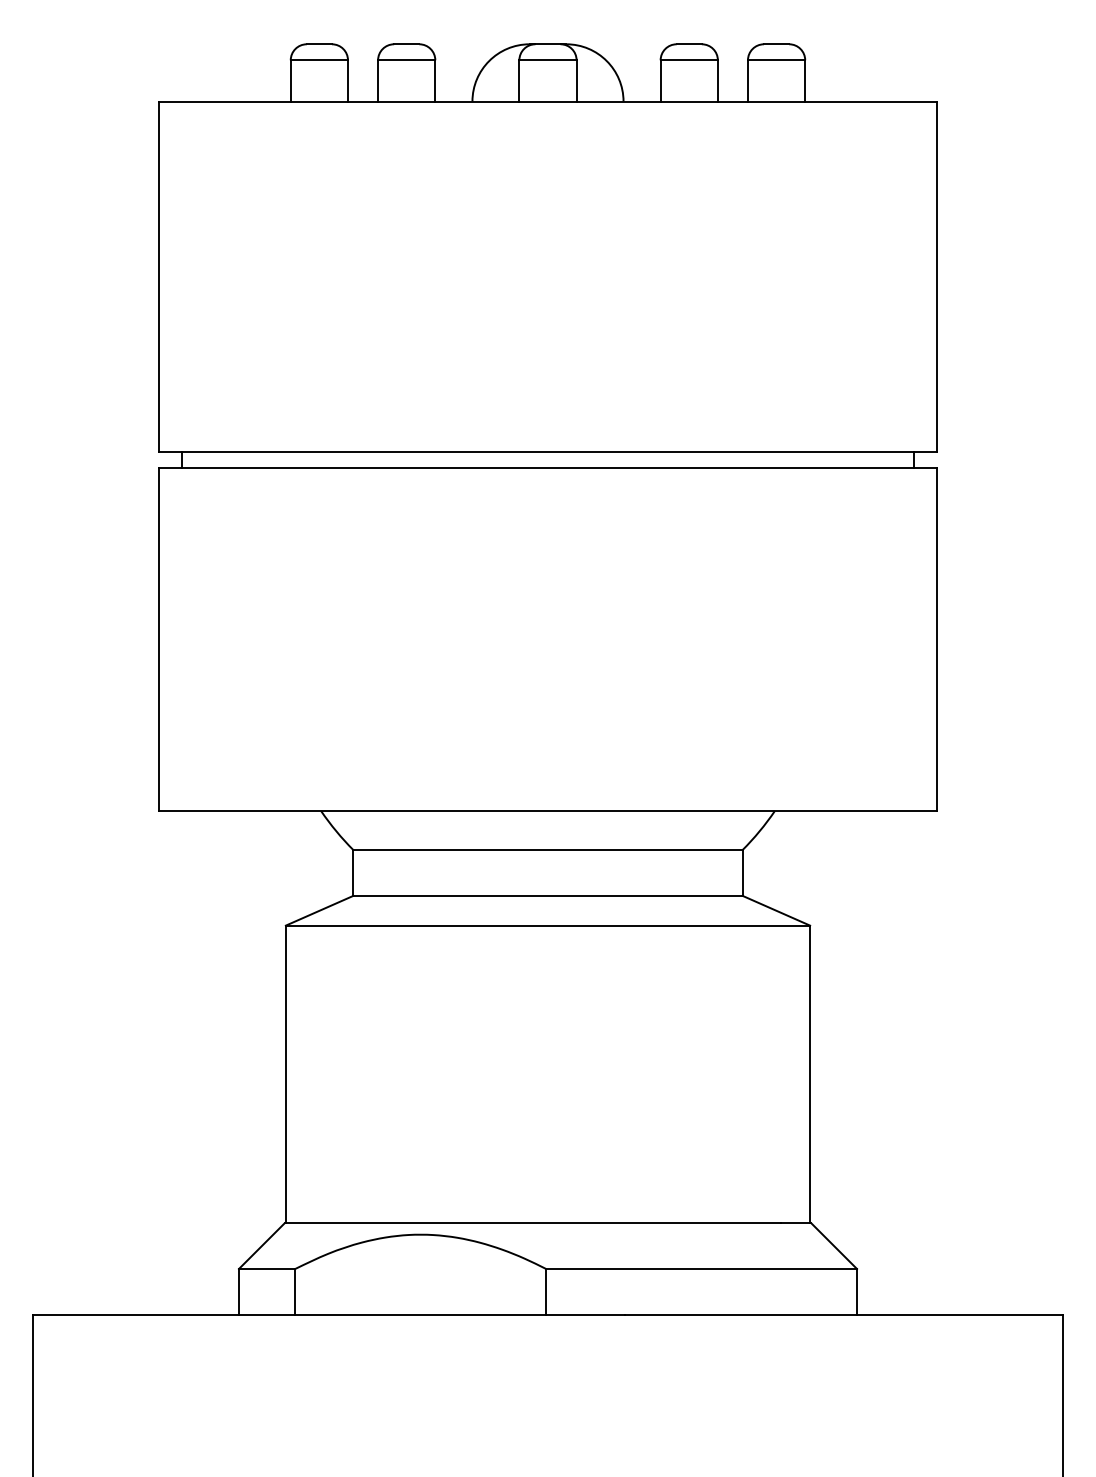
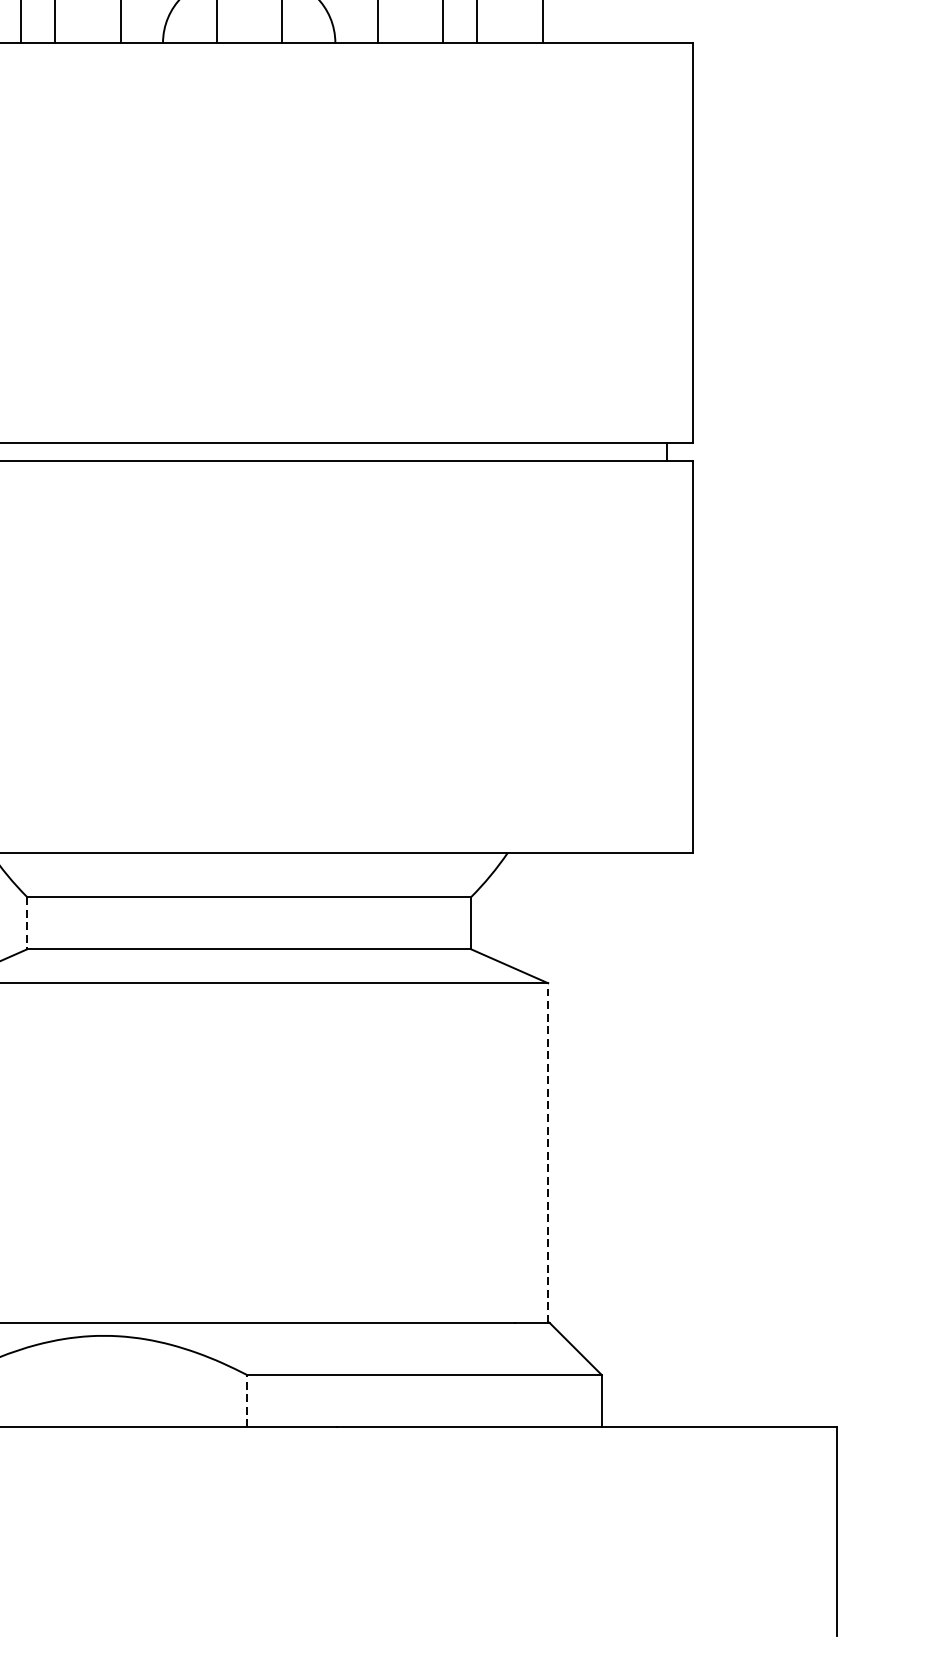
line: (353, 872) -> (27, 922), solid -> dashed
line: (810, 1074) -> (548, 1153), solid -> dashed
line: (546, 1291) -> (247, 1400), solid -> dashed

